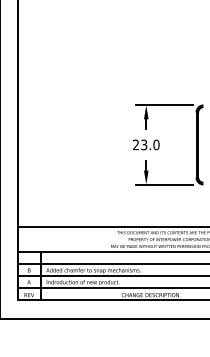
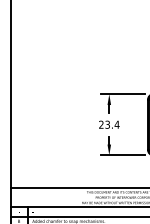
text: (156, 144) -> (117, 124), 23.0 -> 23.4

